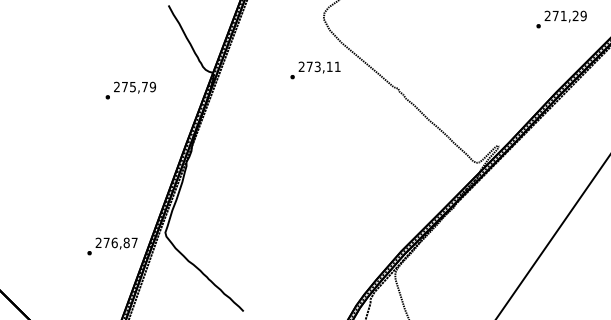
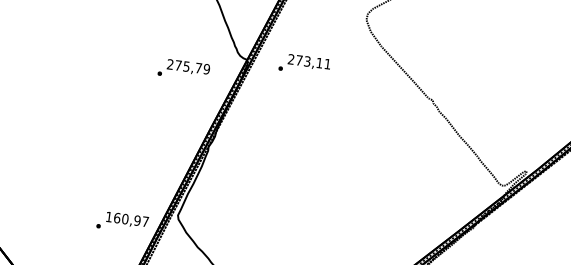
text: (315, 70) -> (304, 64), moved
text: (130, 90) -> (183, 69), moved
text: (112, 242) -> (123, 218), 276,87 -> 160,97

